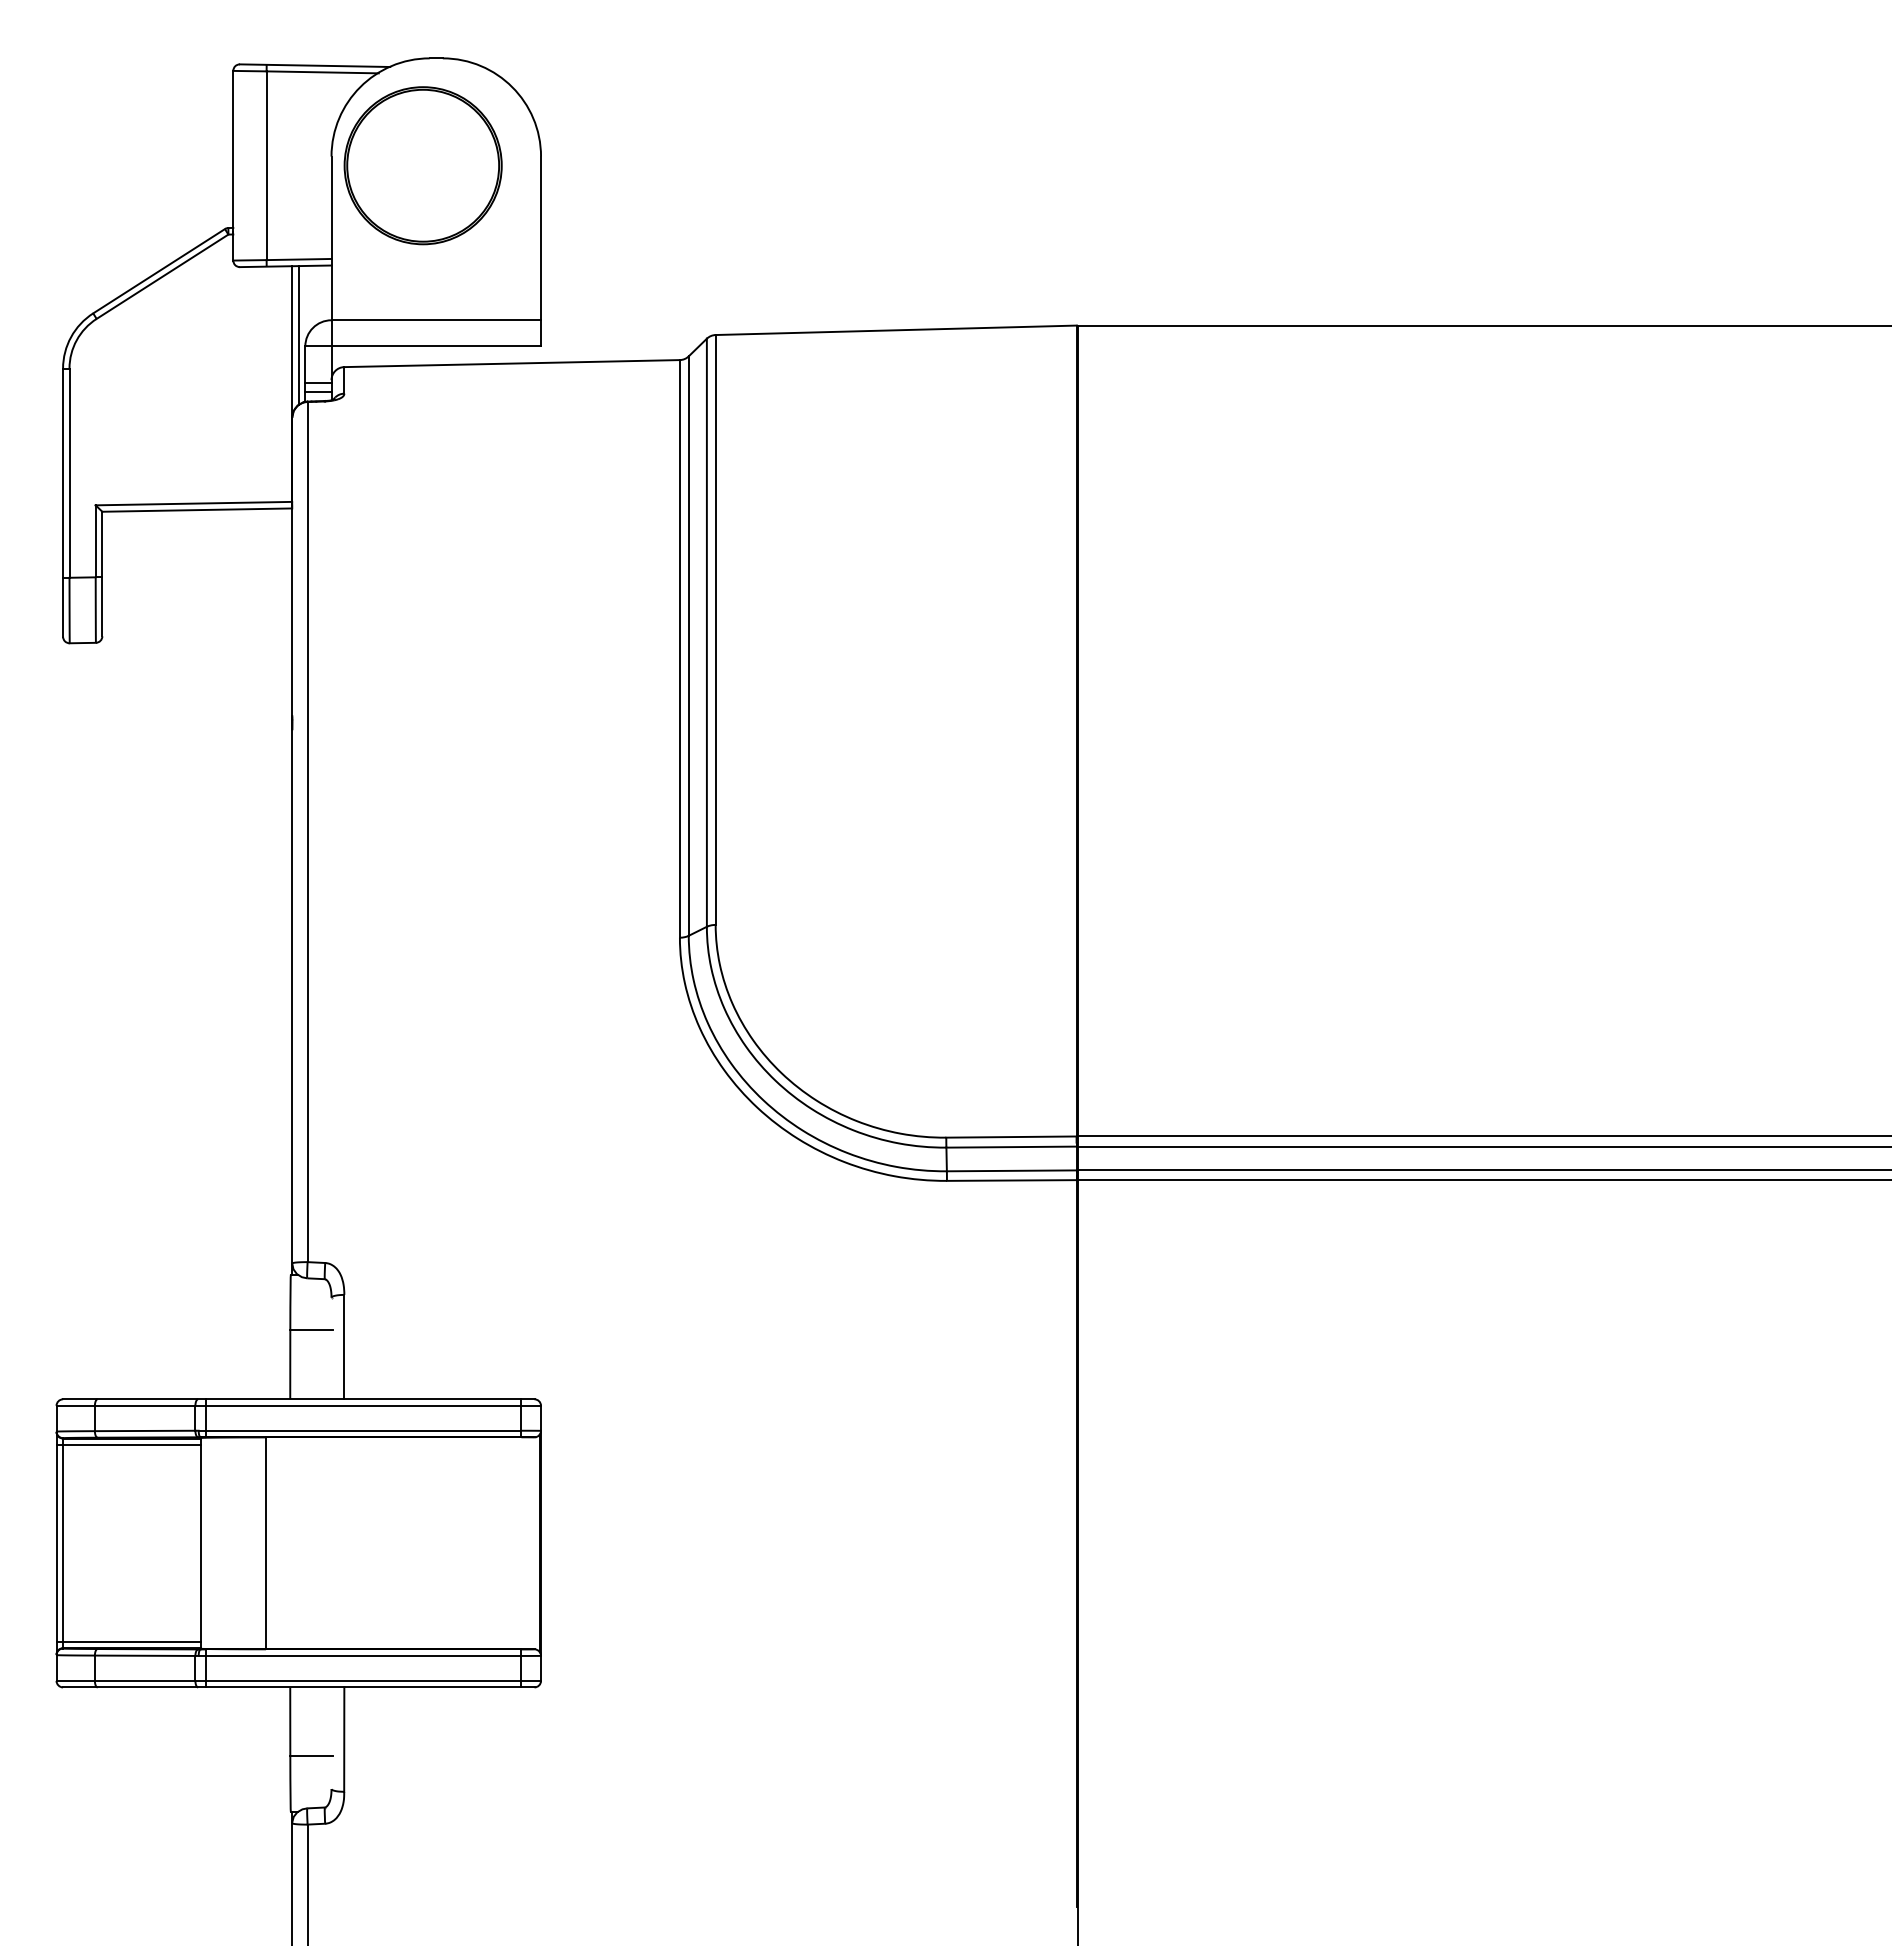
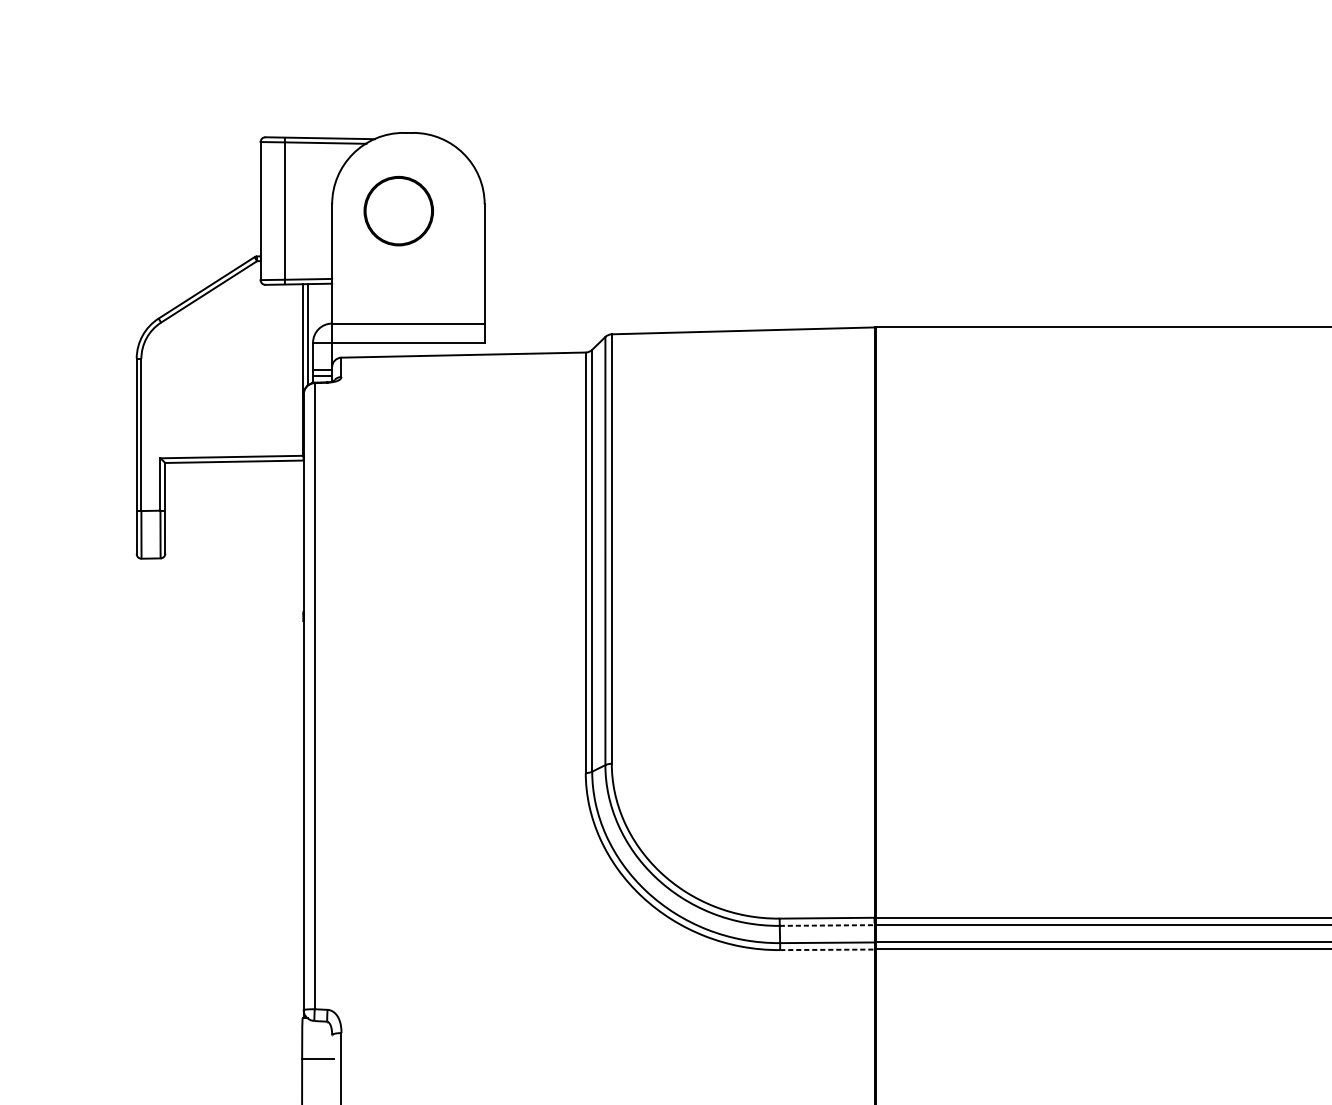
part: (422, 165) -> (398, 210), size x0.6
line: (1012, 1147) -> (827, 925), solid -> dashed
line: (1011, 1180) -> (827, 949), solid -> dashed

